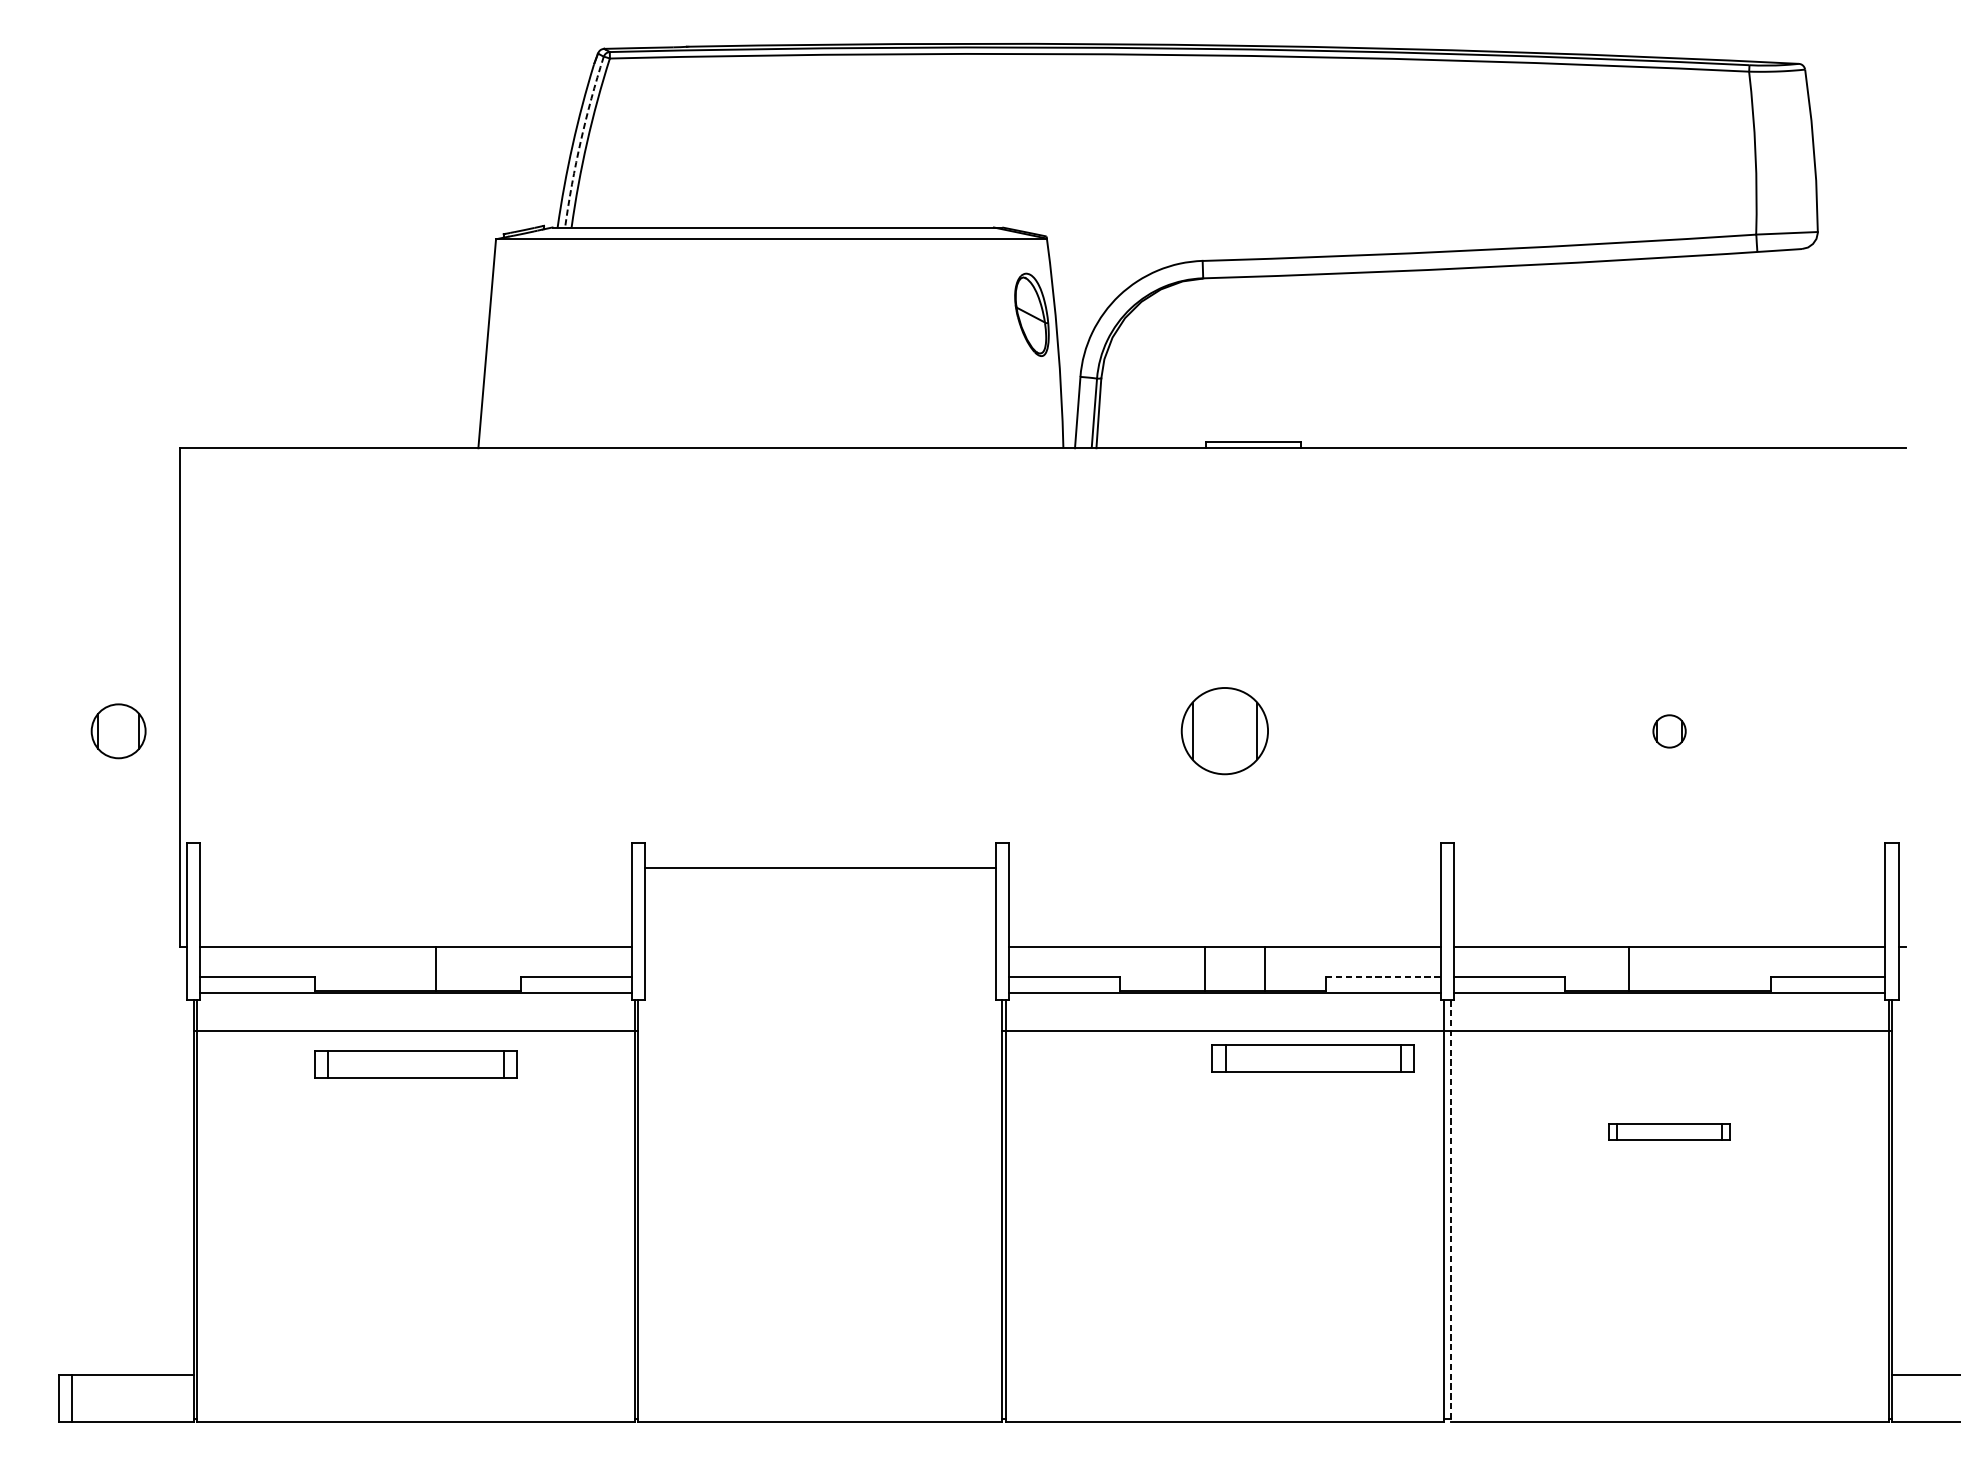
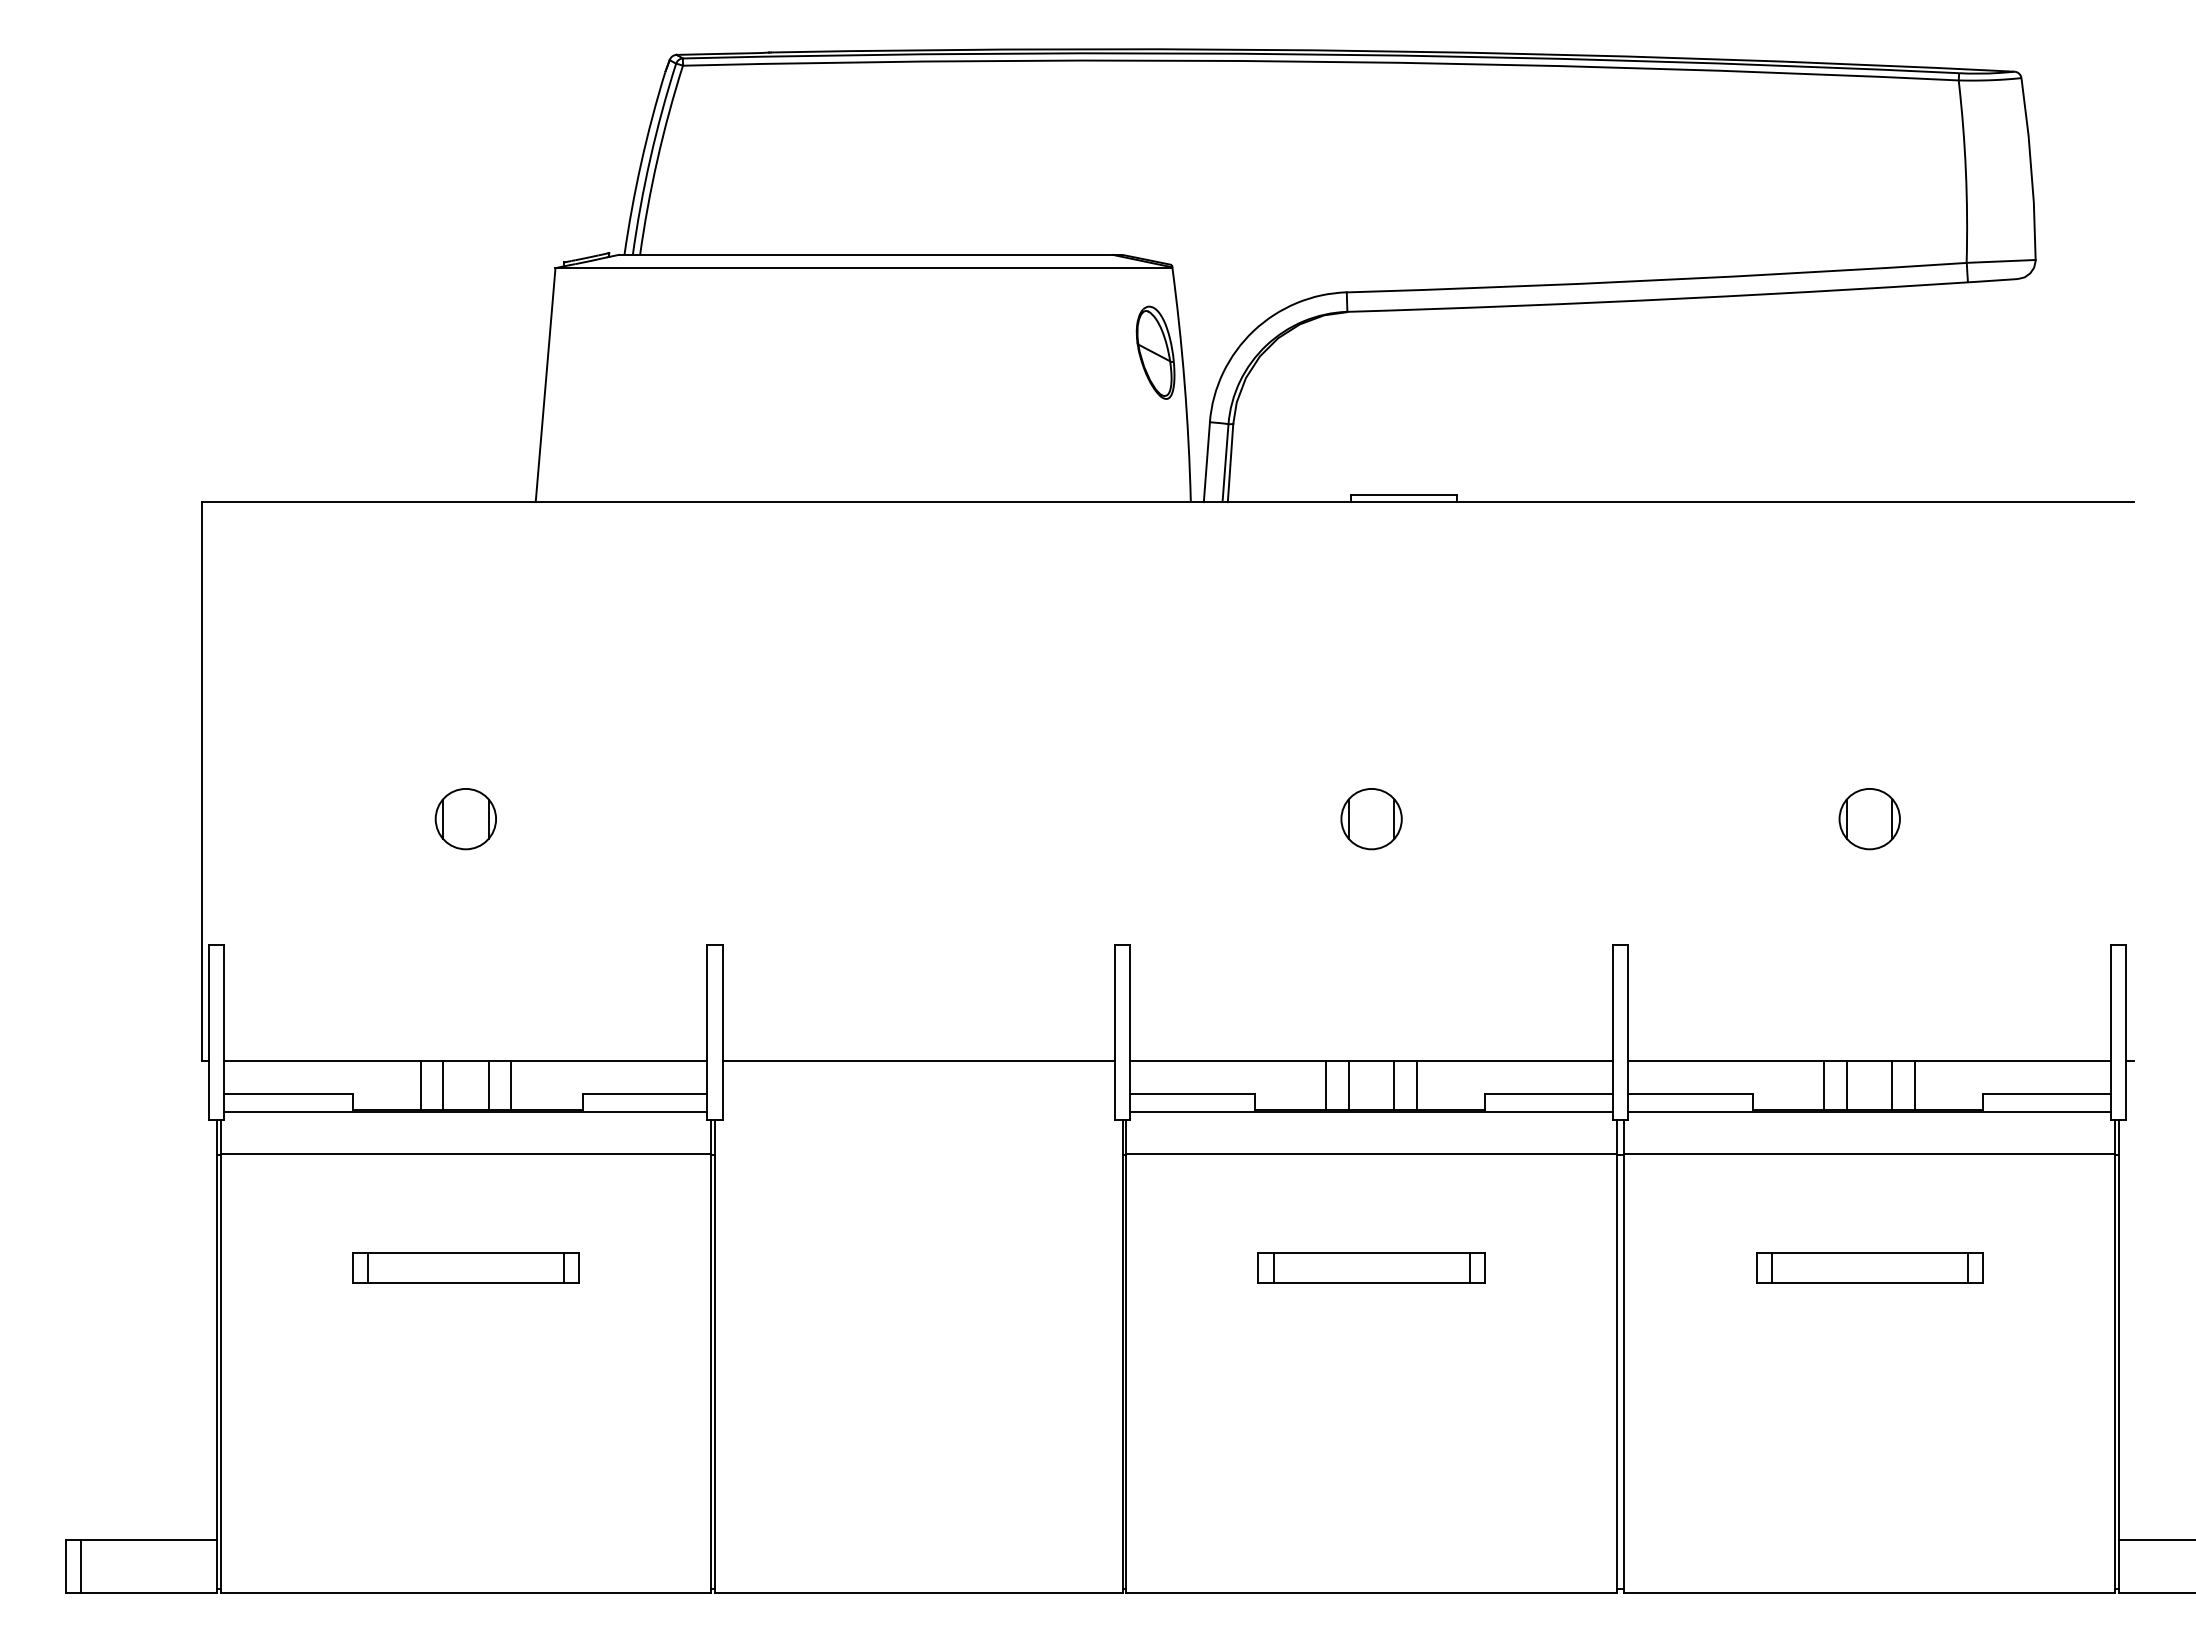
arc: (580, 141) -> (650, 158), dashed -> solid
part: (118, 731) -> (465, 819), moved
part: (1224, 731) -> (1371, 819), size x0.62
part: (1669, 731) -> (1869, 819), size x1.67
line: (820, 867) -> (918, 1060), moved
line: (375, 968) -> (420, 1084), added
line: (396, 968) -> (443, 1084), added
line: (456, 968) -> (511, 1084), added
line: (1184, 968) -> (1326, 1084), added
line: (1245, 968) -> (1394, 1084), added
line: (1649, 968) -> (1847, 1084), added
line: (1689, 968) -> (1892, 1084), added
line: (1710, 968) -> (1915, 1084), added
line: (1382, 977) -> (1548, 1094), dashed -> solid
part: (1313, 1057) -> (1371, 1267), moved
part: (415, 1063) -> (465, 1267), moved
part: (1669, 1131) -> (1869, 1267), size x1.67
line: (1450, 1212) -> (1624, 1357), dashed -> solid

